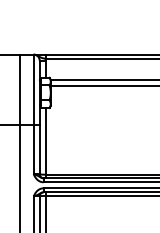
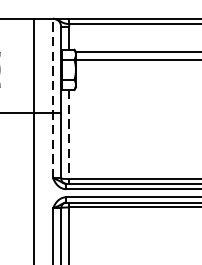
line: (33, 114) -> (52, 98), solid -> dashed
line: (45, 143) -> (68, 137), solid -> dashed

